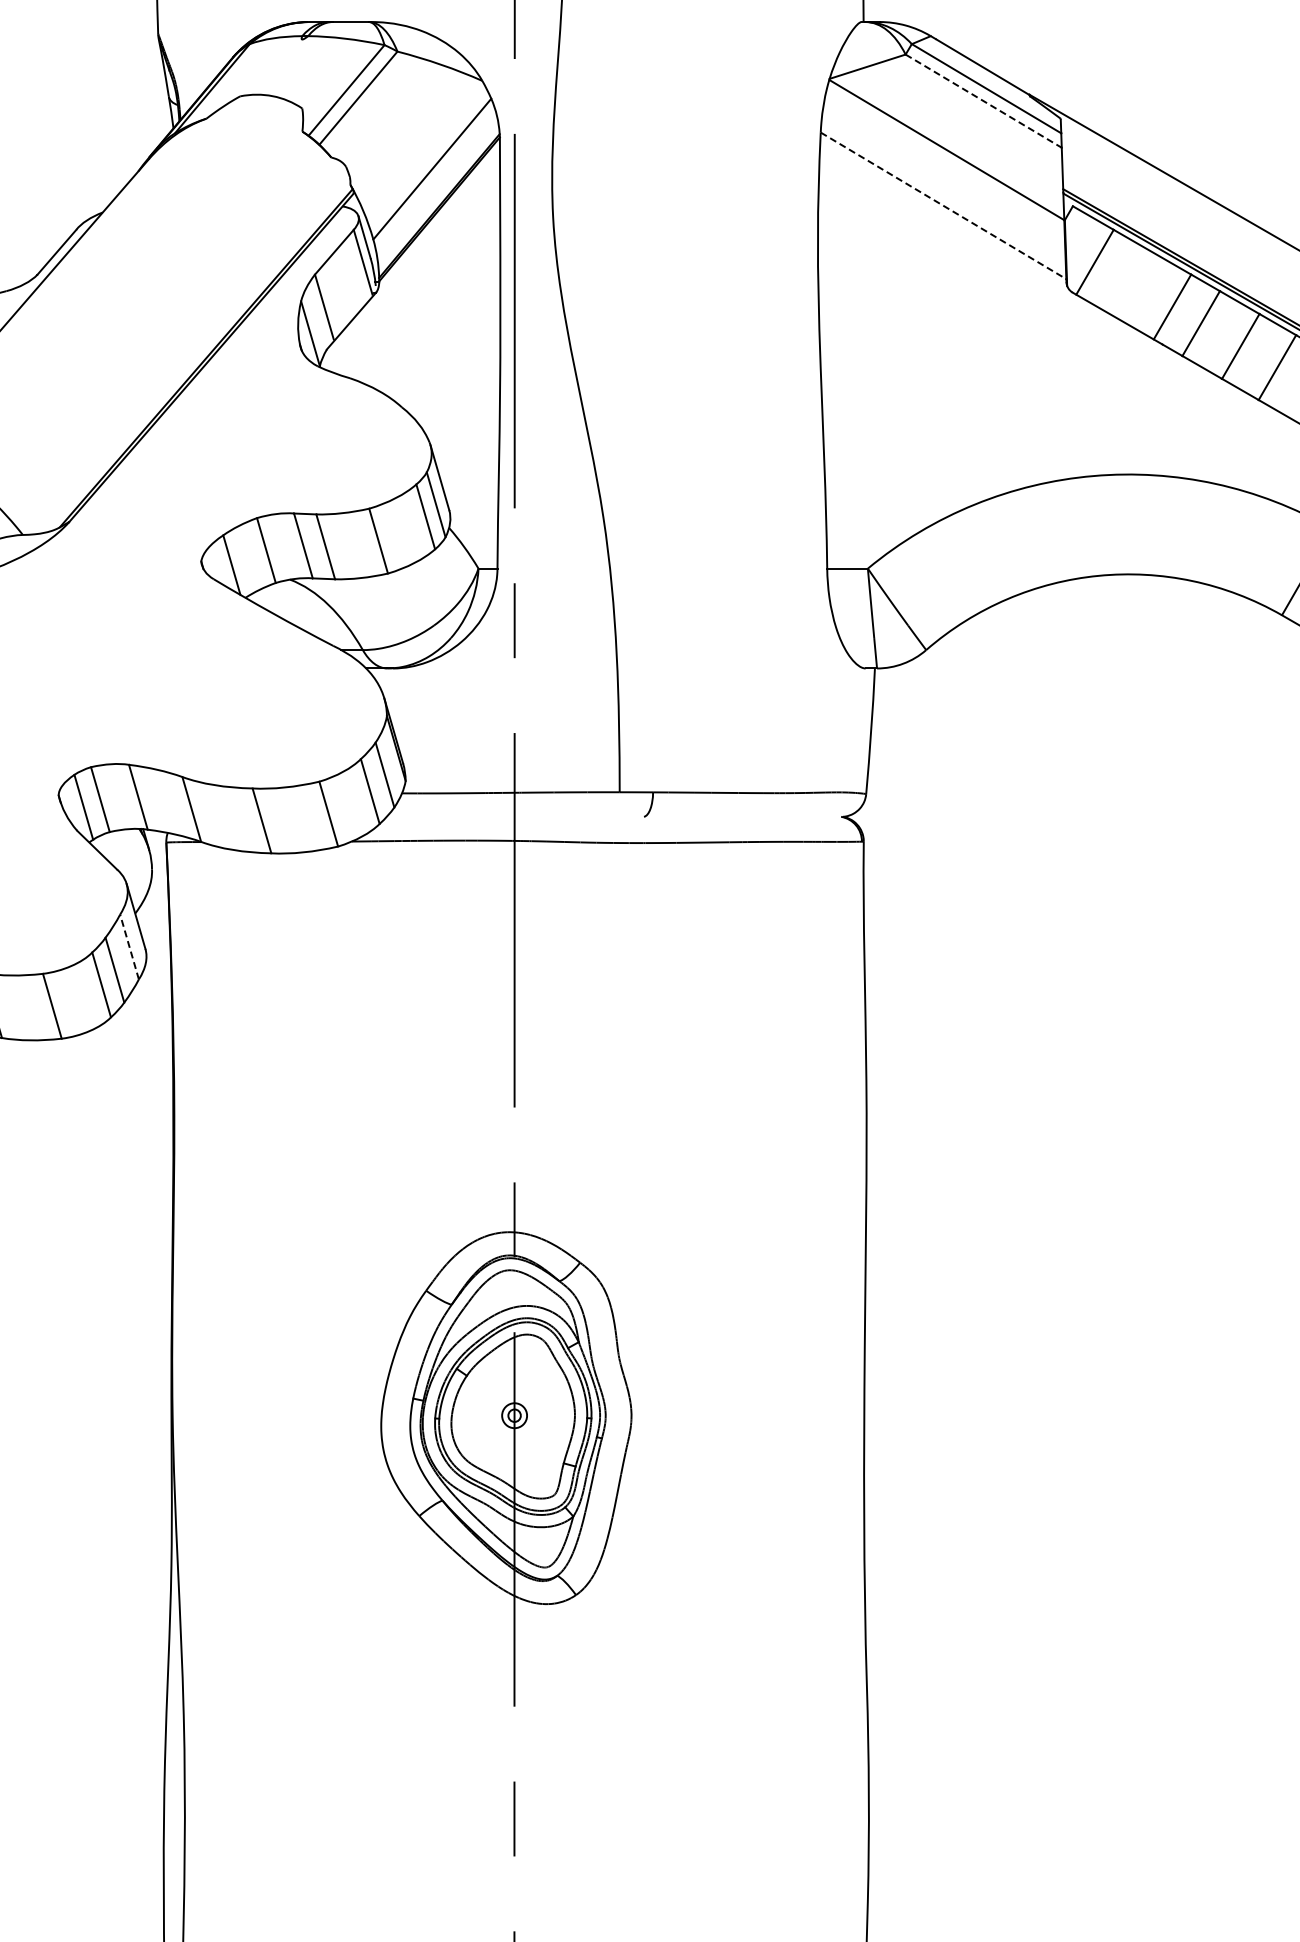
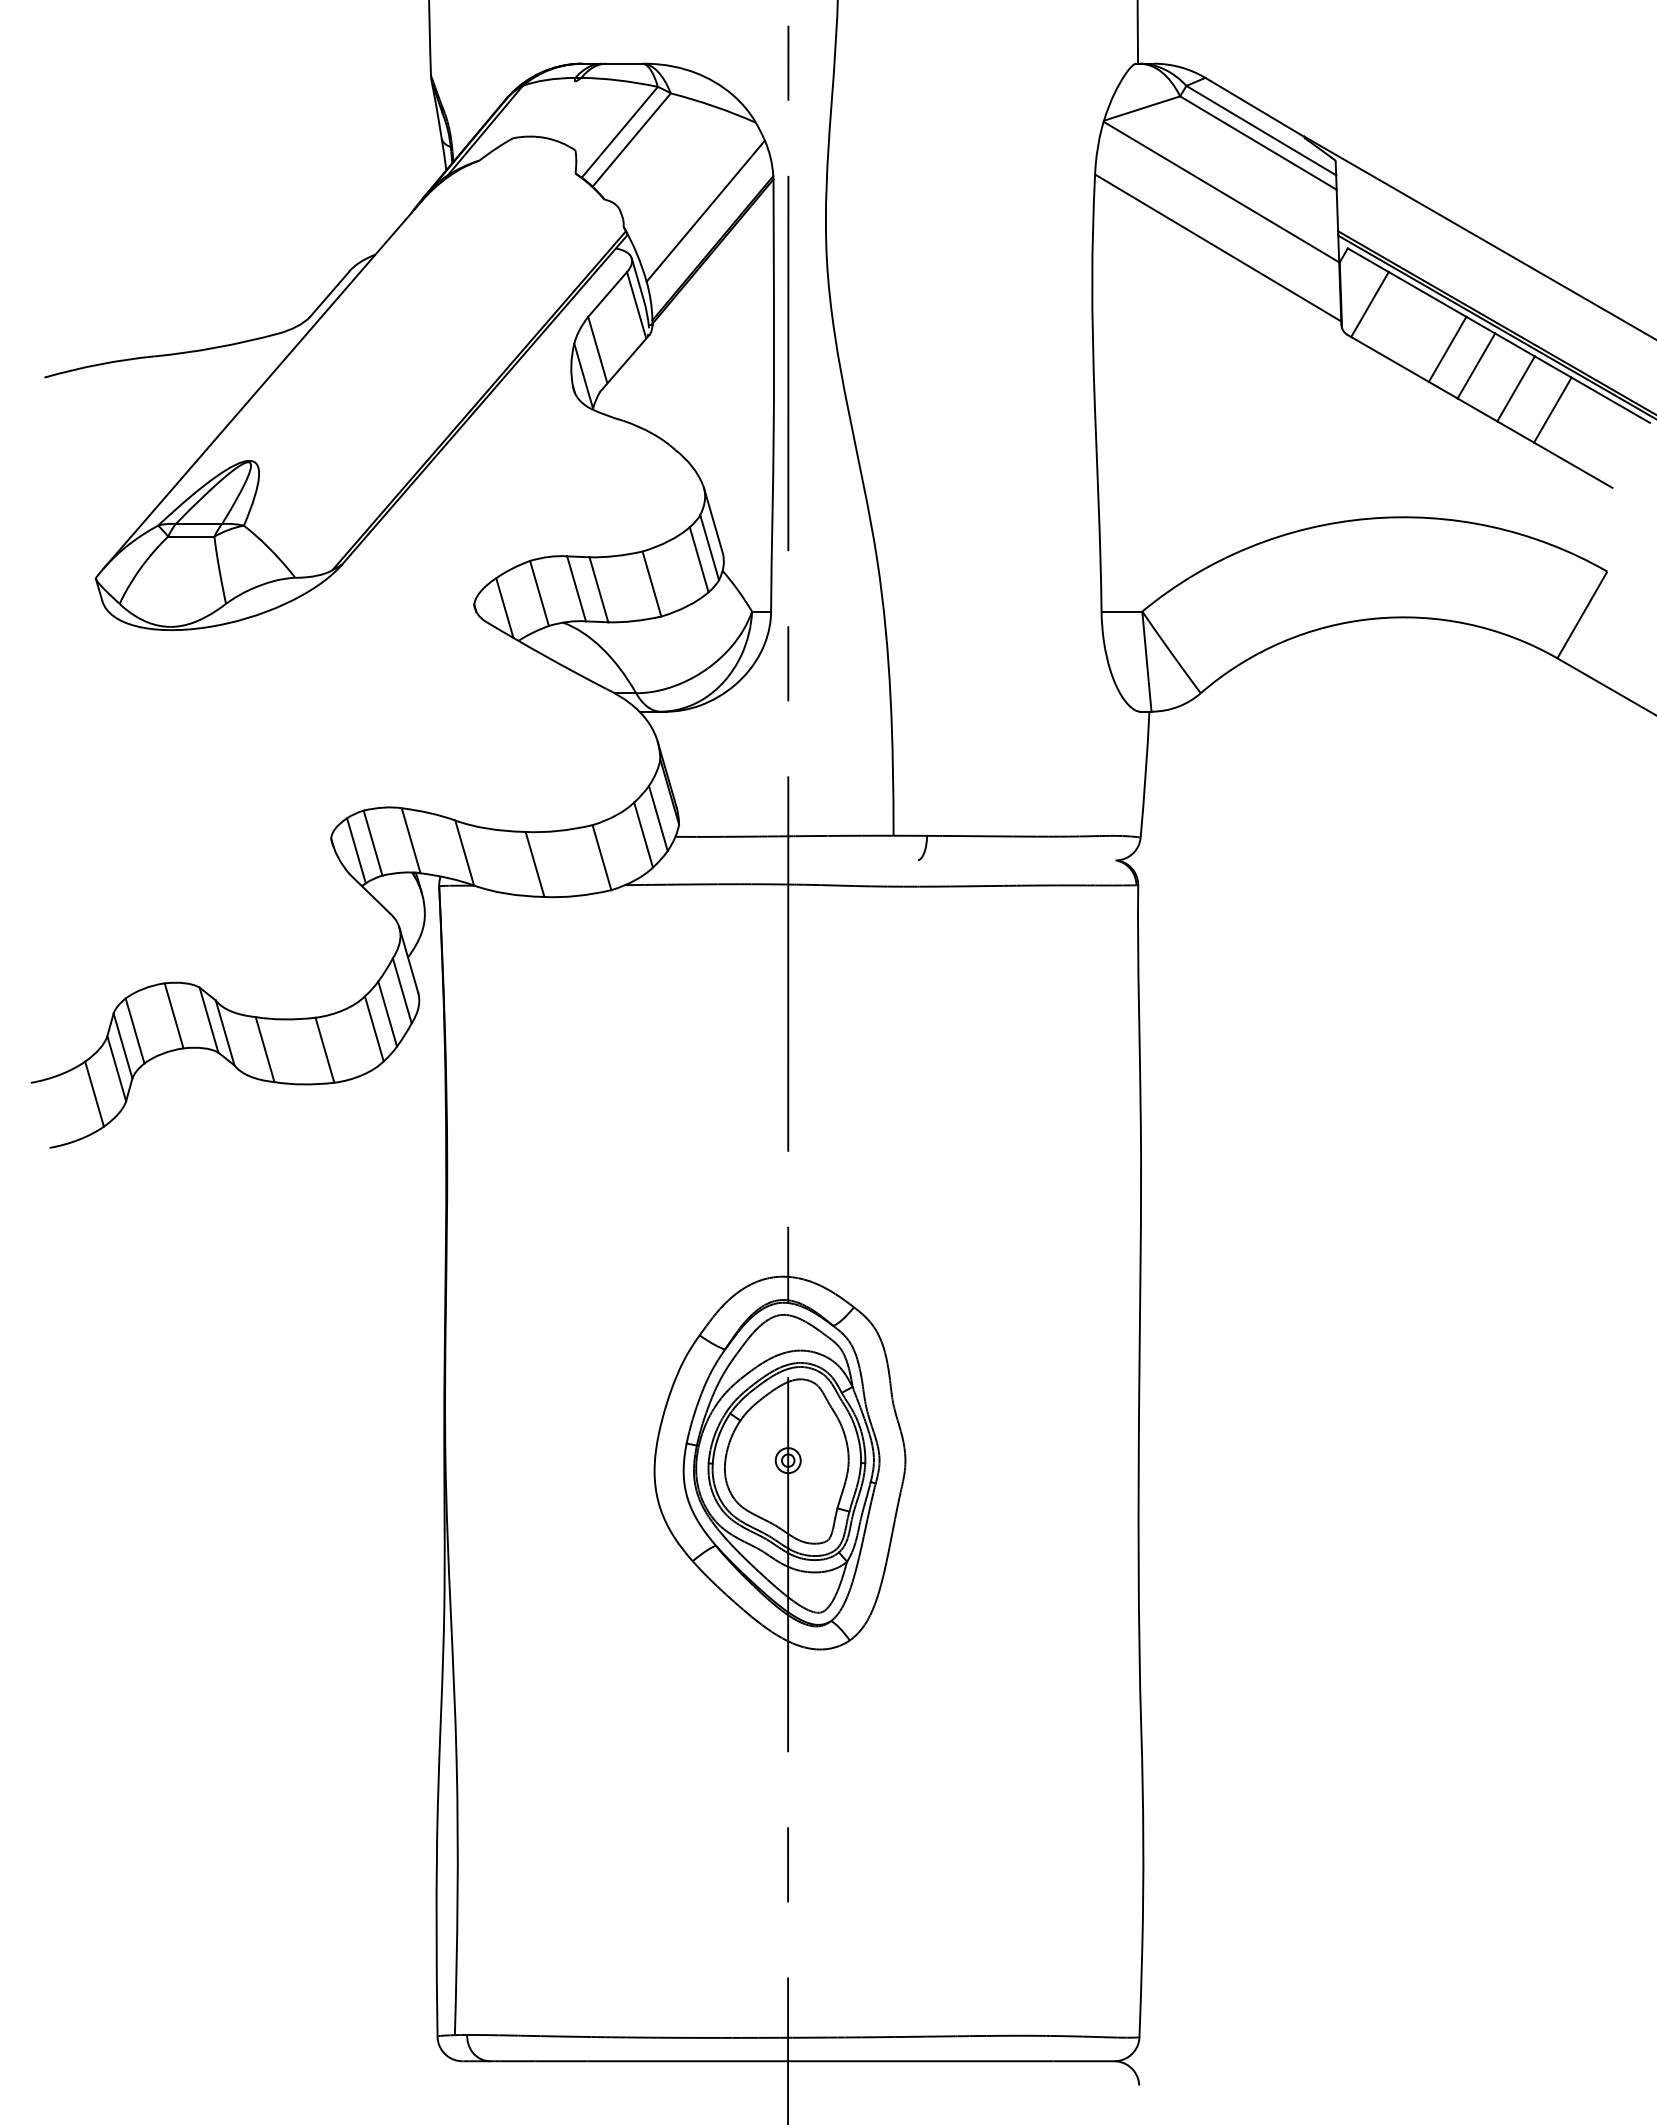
line: (983, 101) -> (1258, 143), dashed -> solid
line: (943, 206) -> (1218, 248), dashed -> solid
line: (129, 946) -> (402, 990), dashed -> solid

